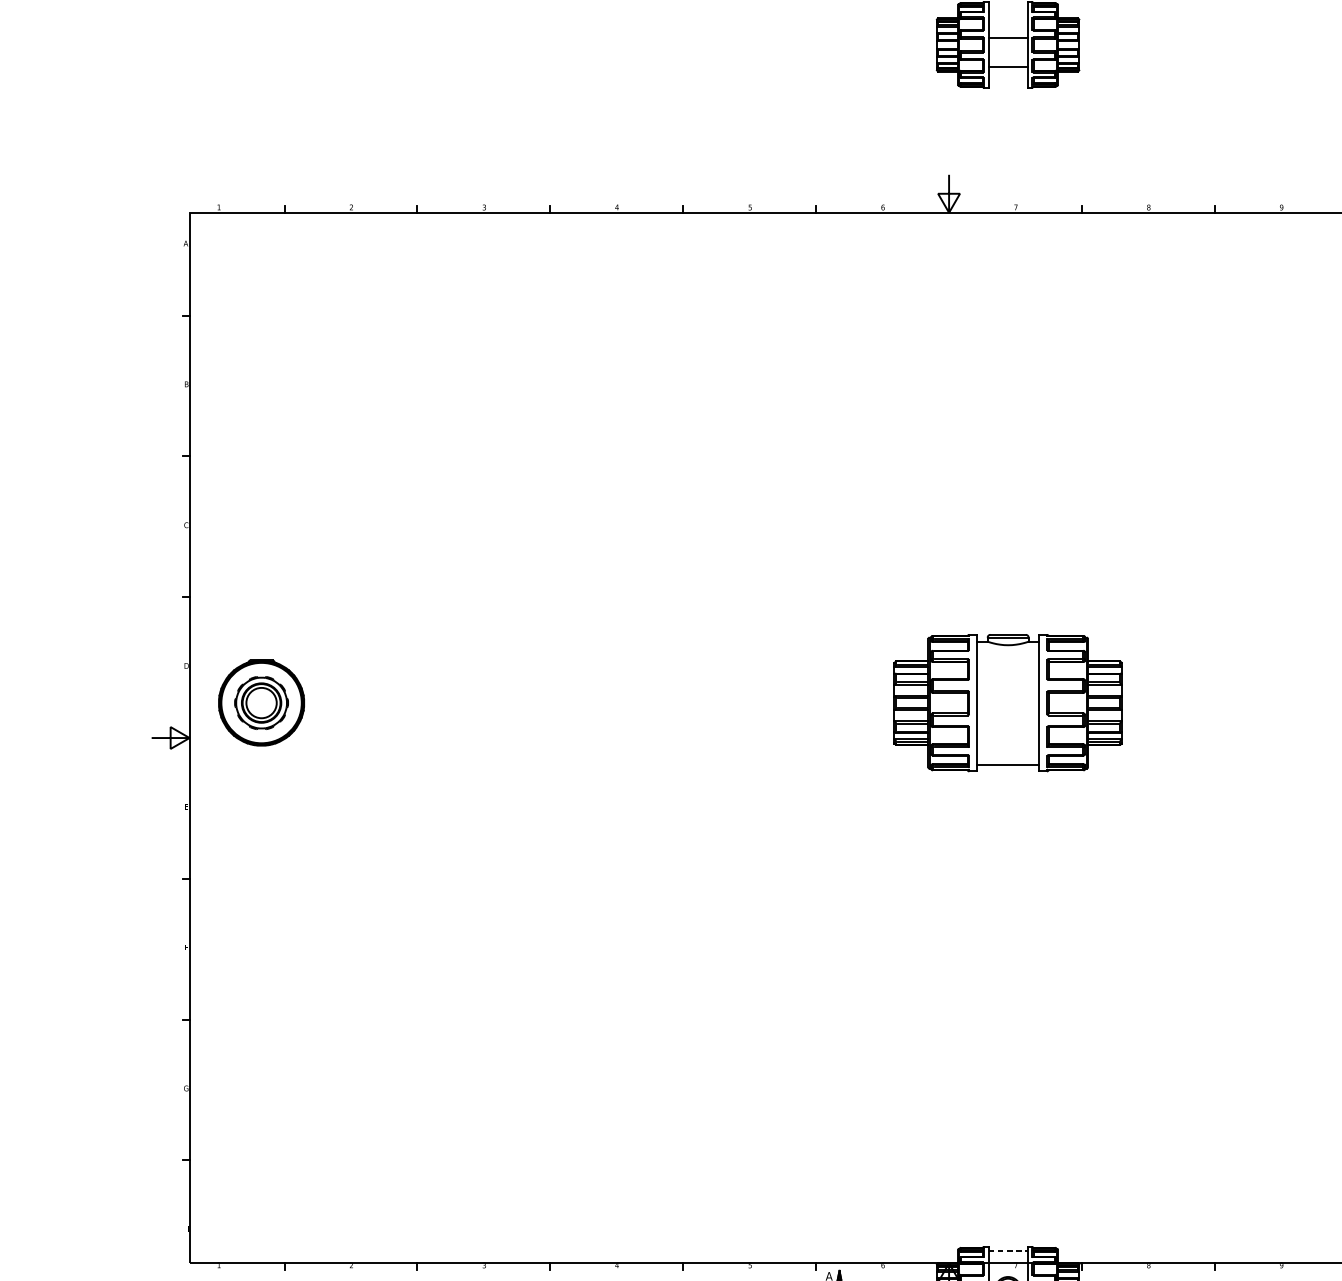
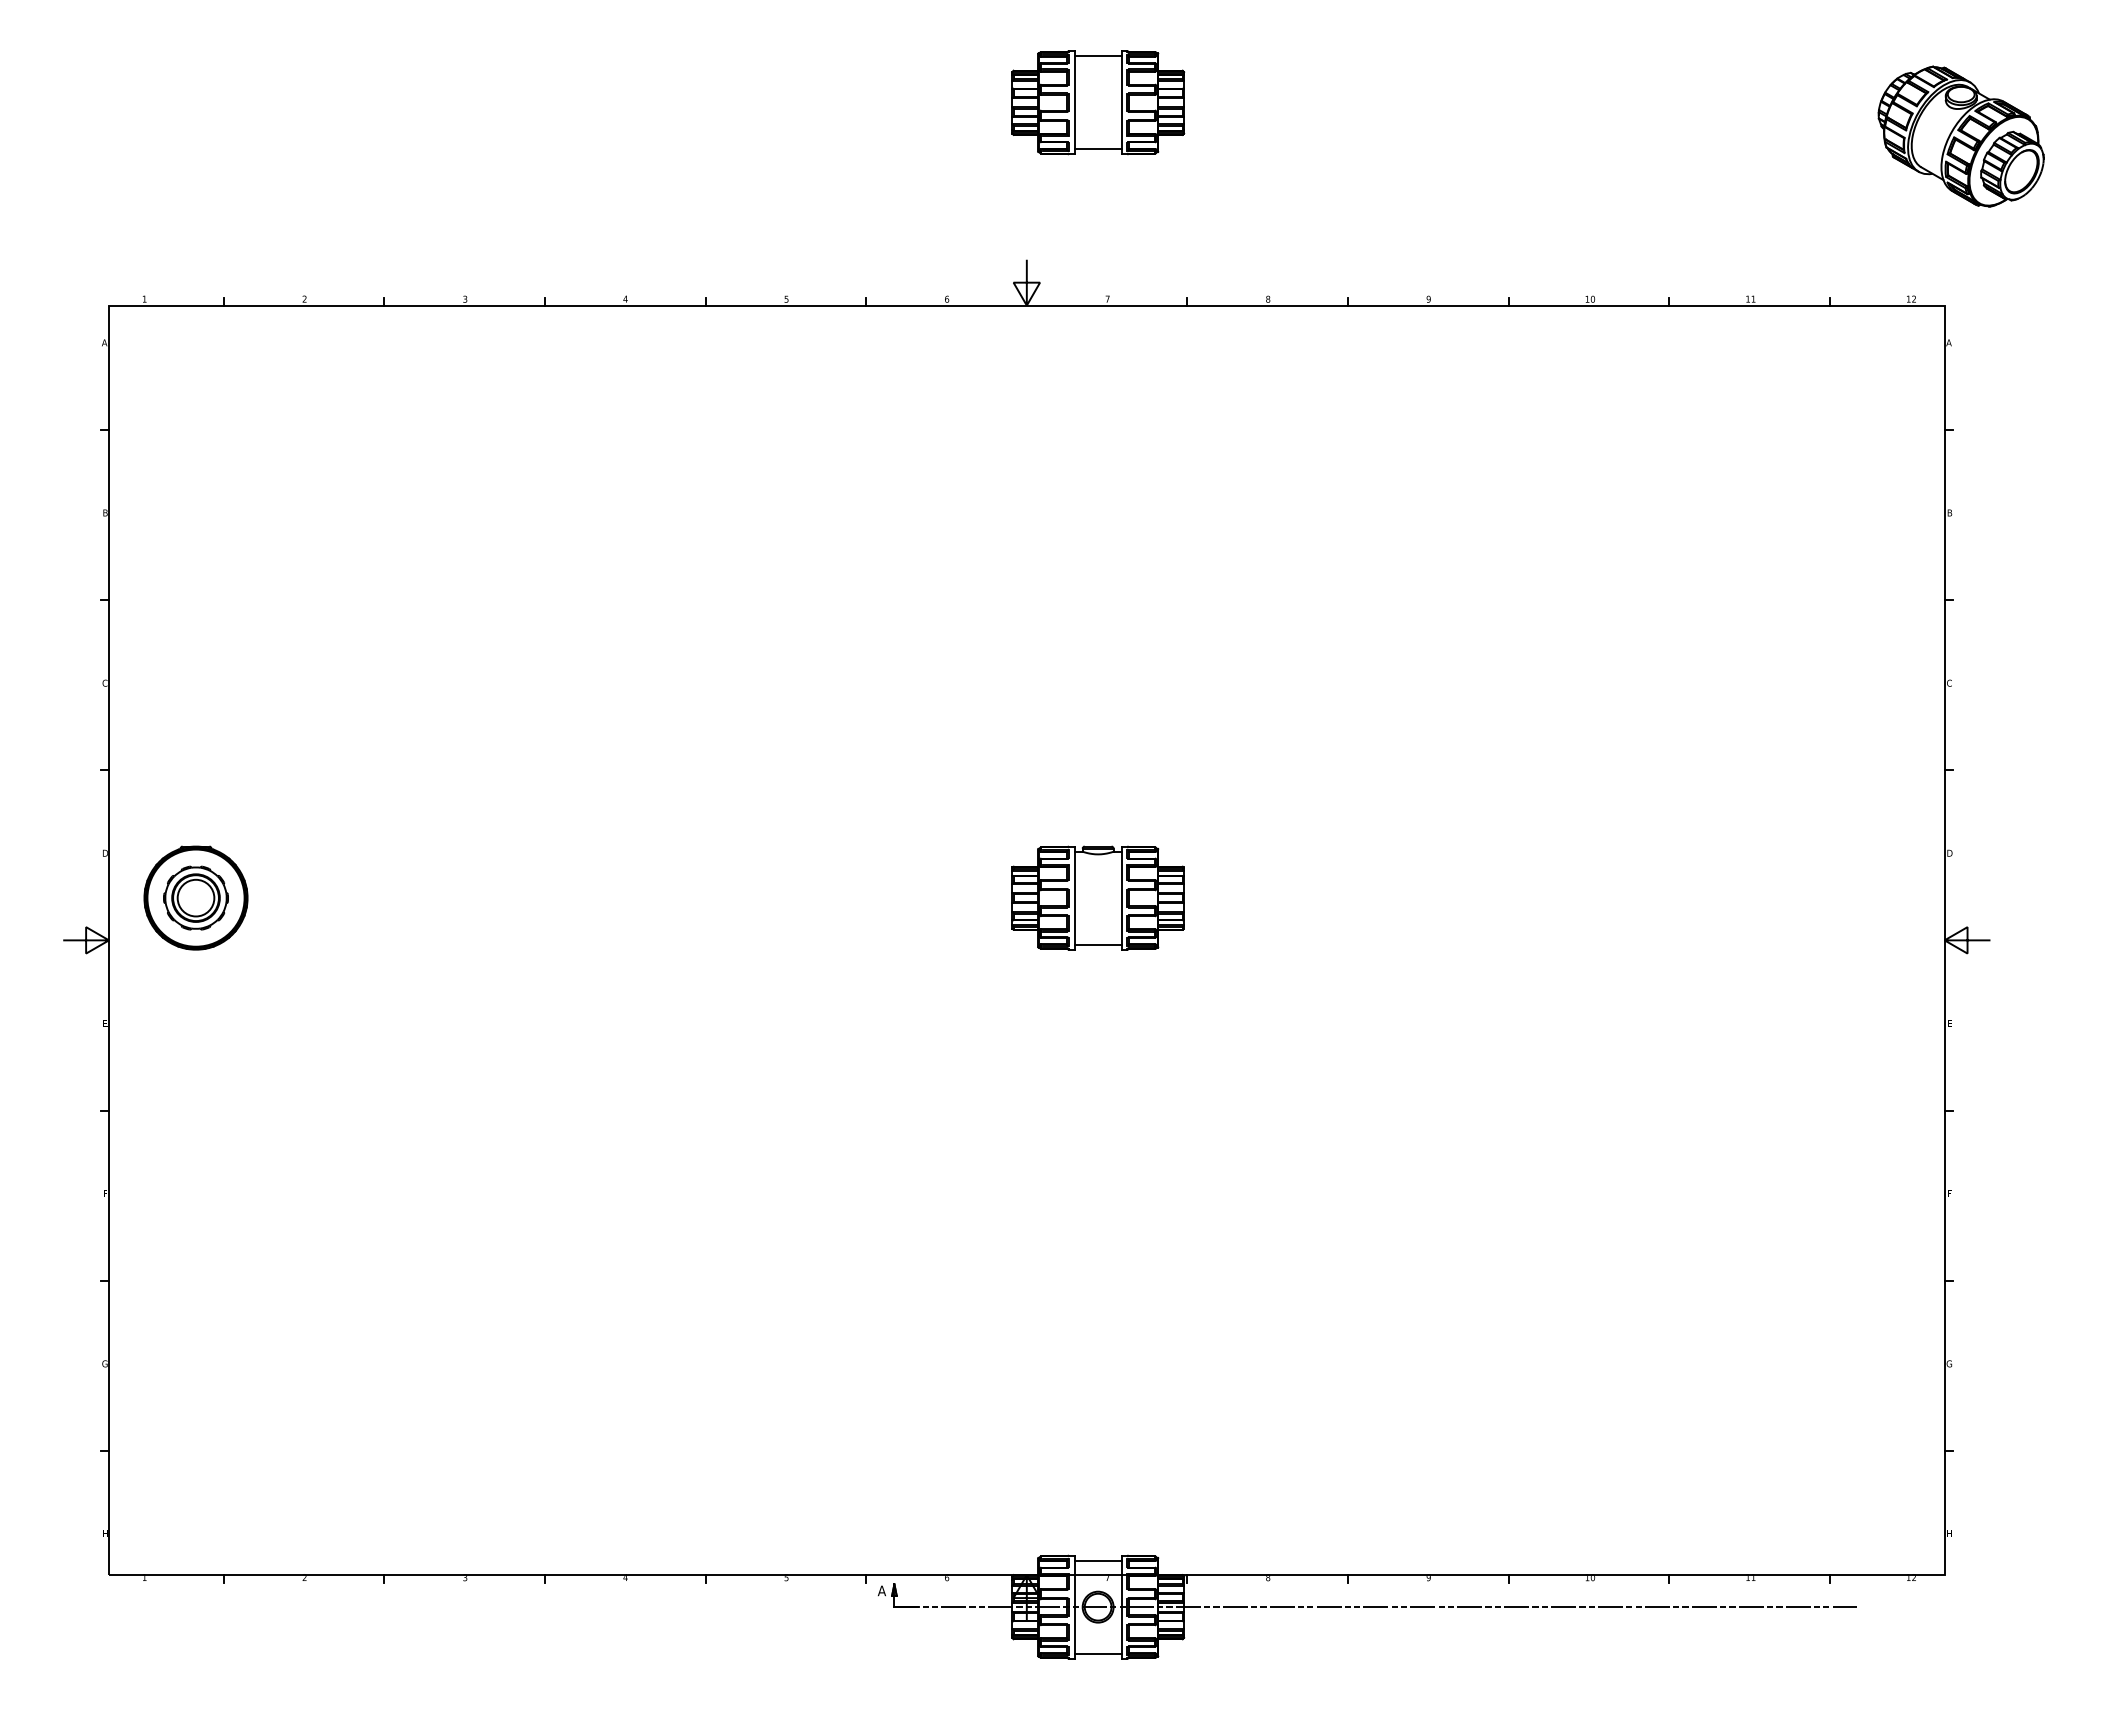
line: (1007, 38) -> (1097, 149), moved
line: (1007, 67) -> (1097, 56), moved
part: (1007, 702) -> (1097, 897), size x0.62
line: (1008, 1251) -> (1098, 1560), dashed -> solid

